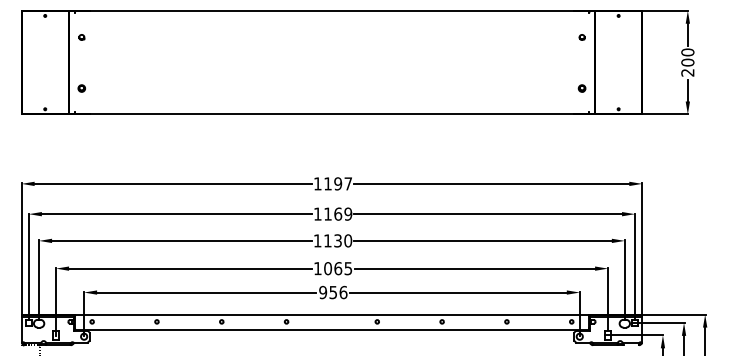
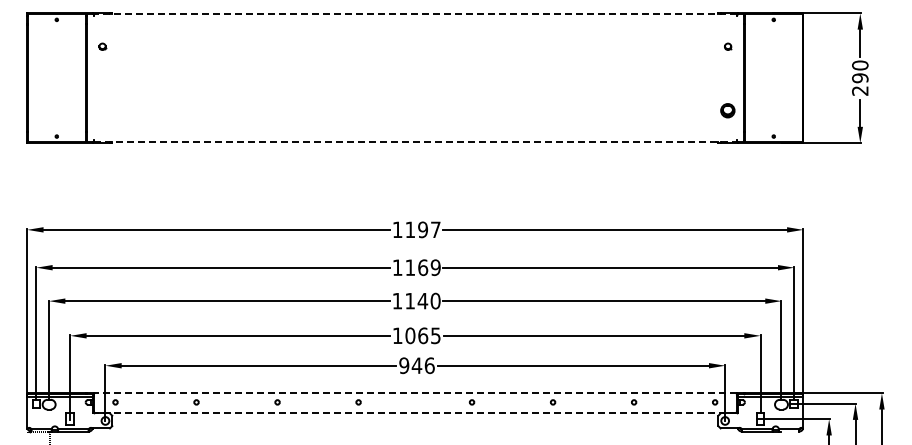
line: (332, 11) -> (415, 14), solid -> dashed
text: (688, 62) -> (860, 78), 200 -> 290
part: (81, 88) -> (102, 110), removed
part: (582, 88) -> (728, 110), size x1.6
line: (332, 114) -> (415, 142), solid -> dashed
text: (337, 240) -> (422, 300), 1130 -> 1140
text: (332, 292) -> (416, 365), 956 -> 946
line: (332, 314) -> (415, 393), solid -> dashed
line: (332, 329) -> (415, 412), solid -> dashed

